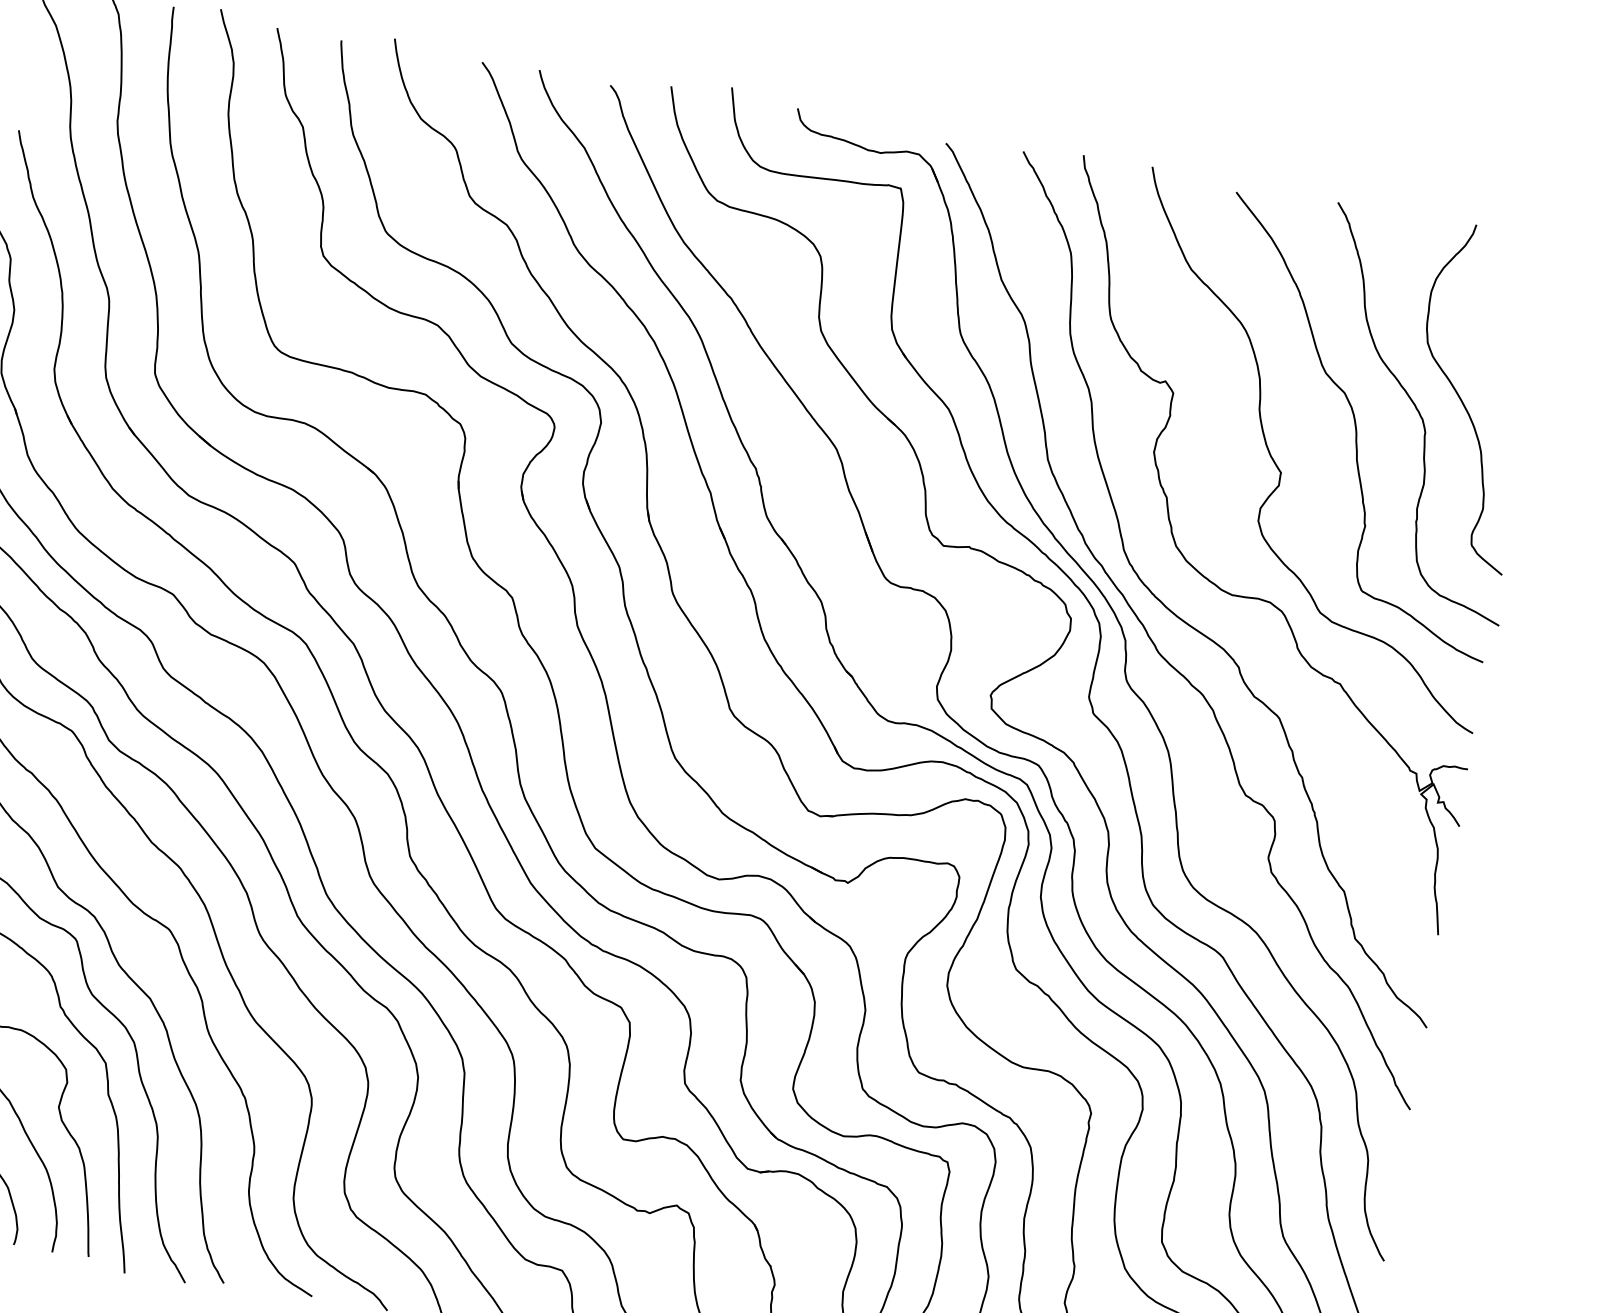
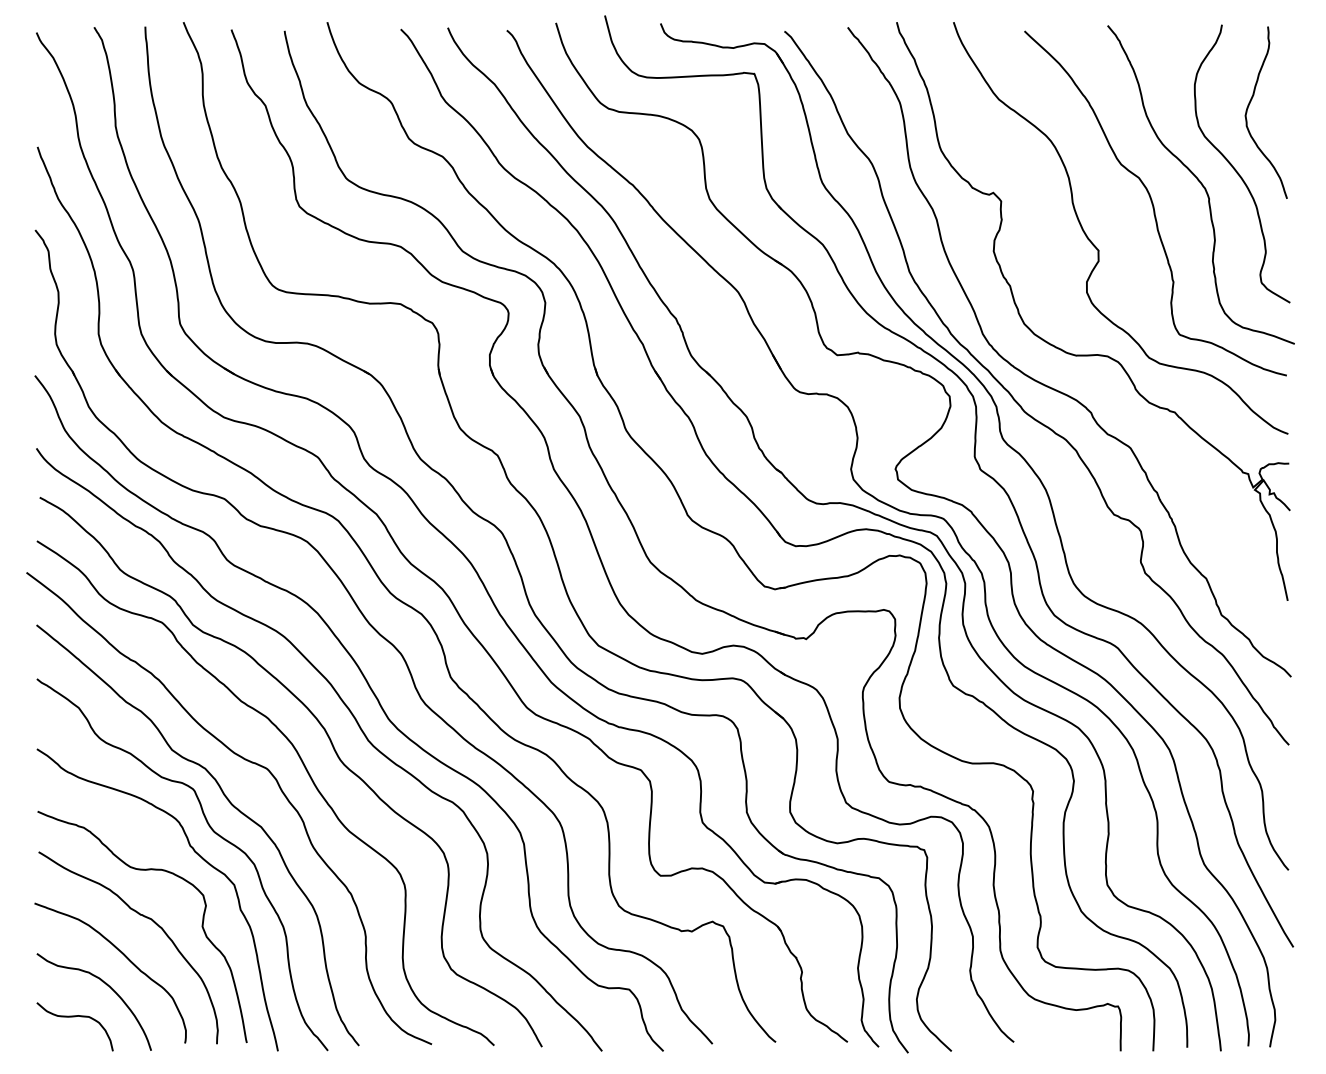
curve: (1493, 329) -> (1249, 106), added

